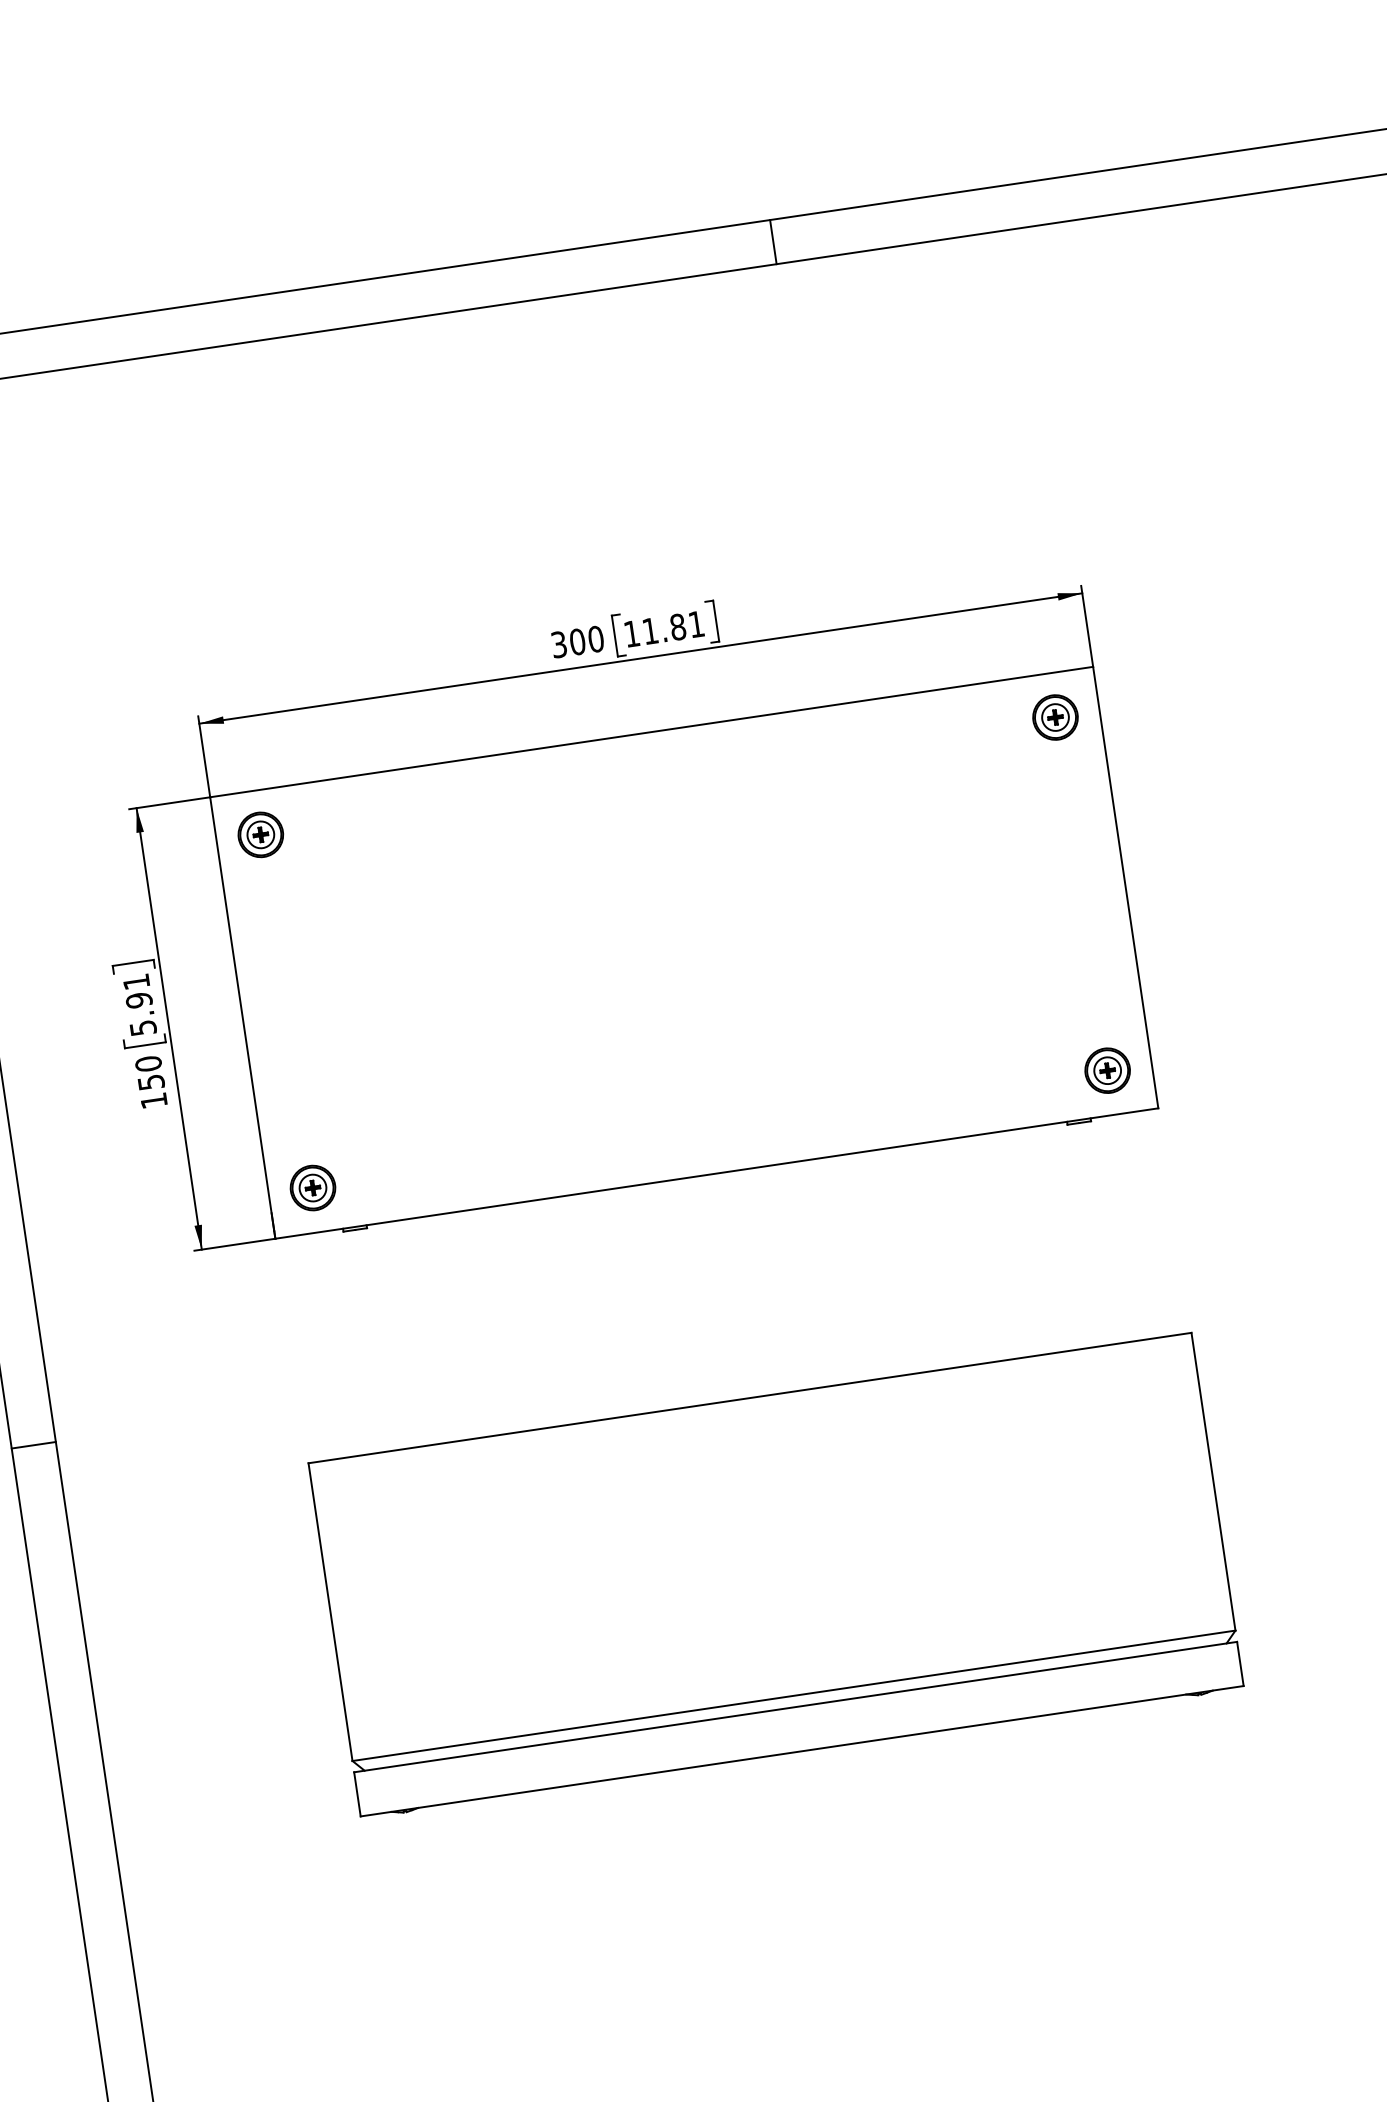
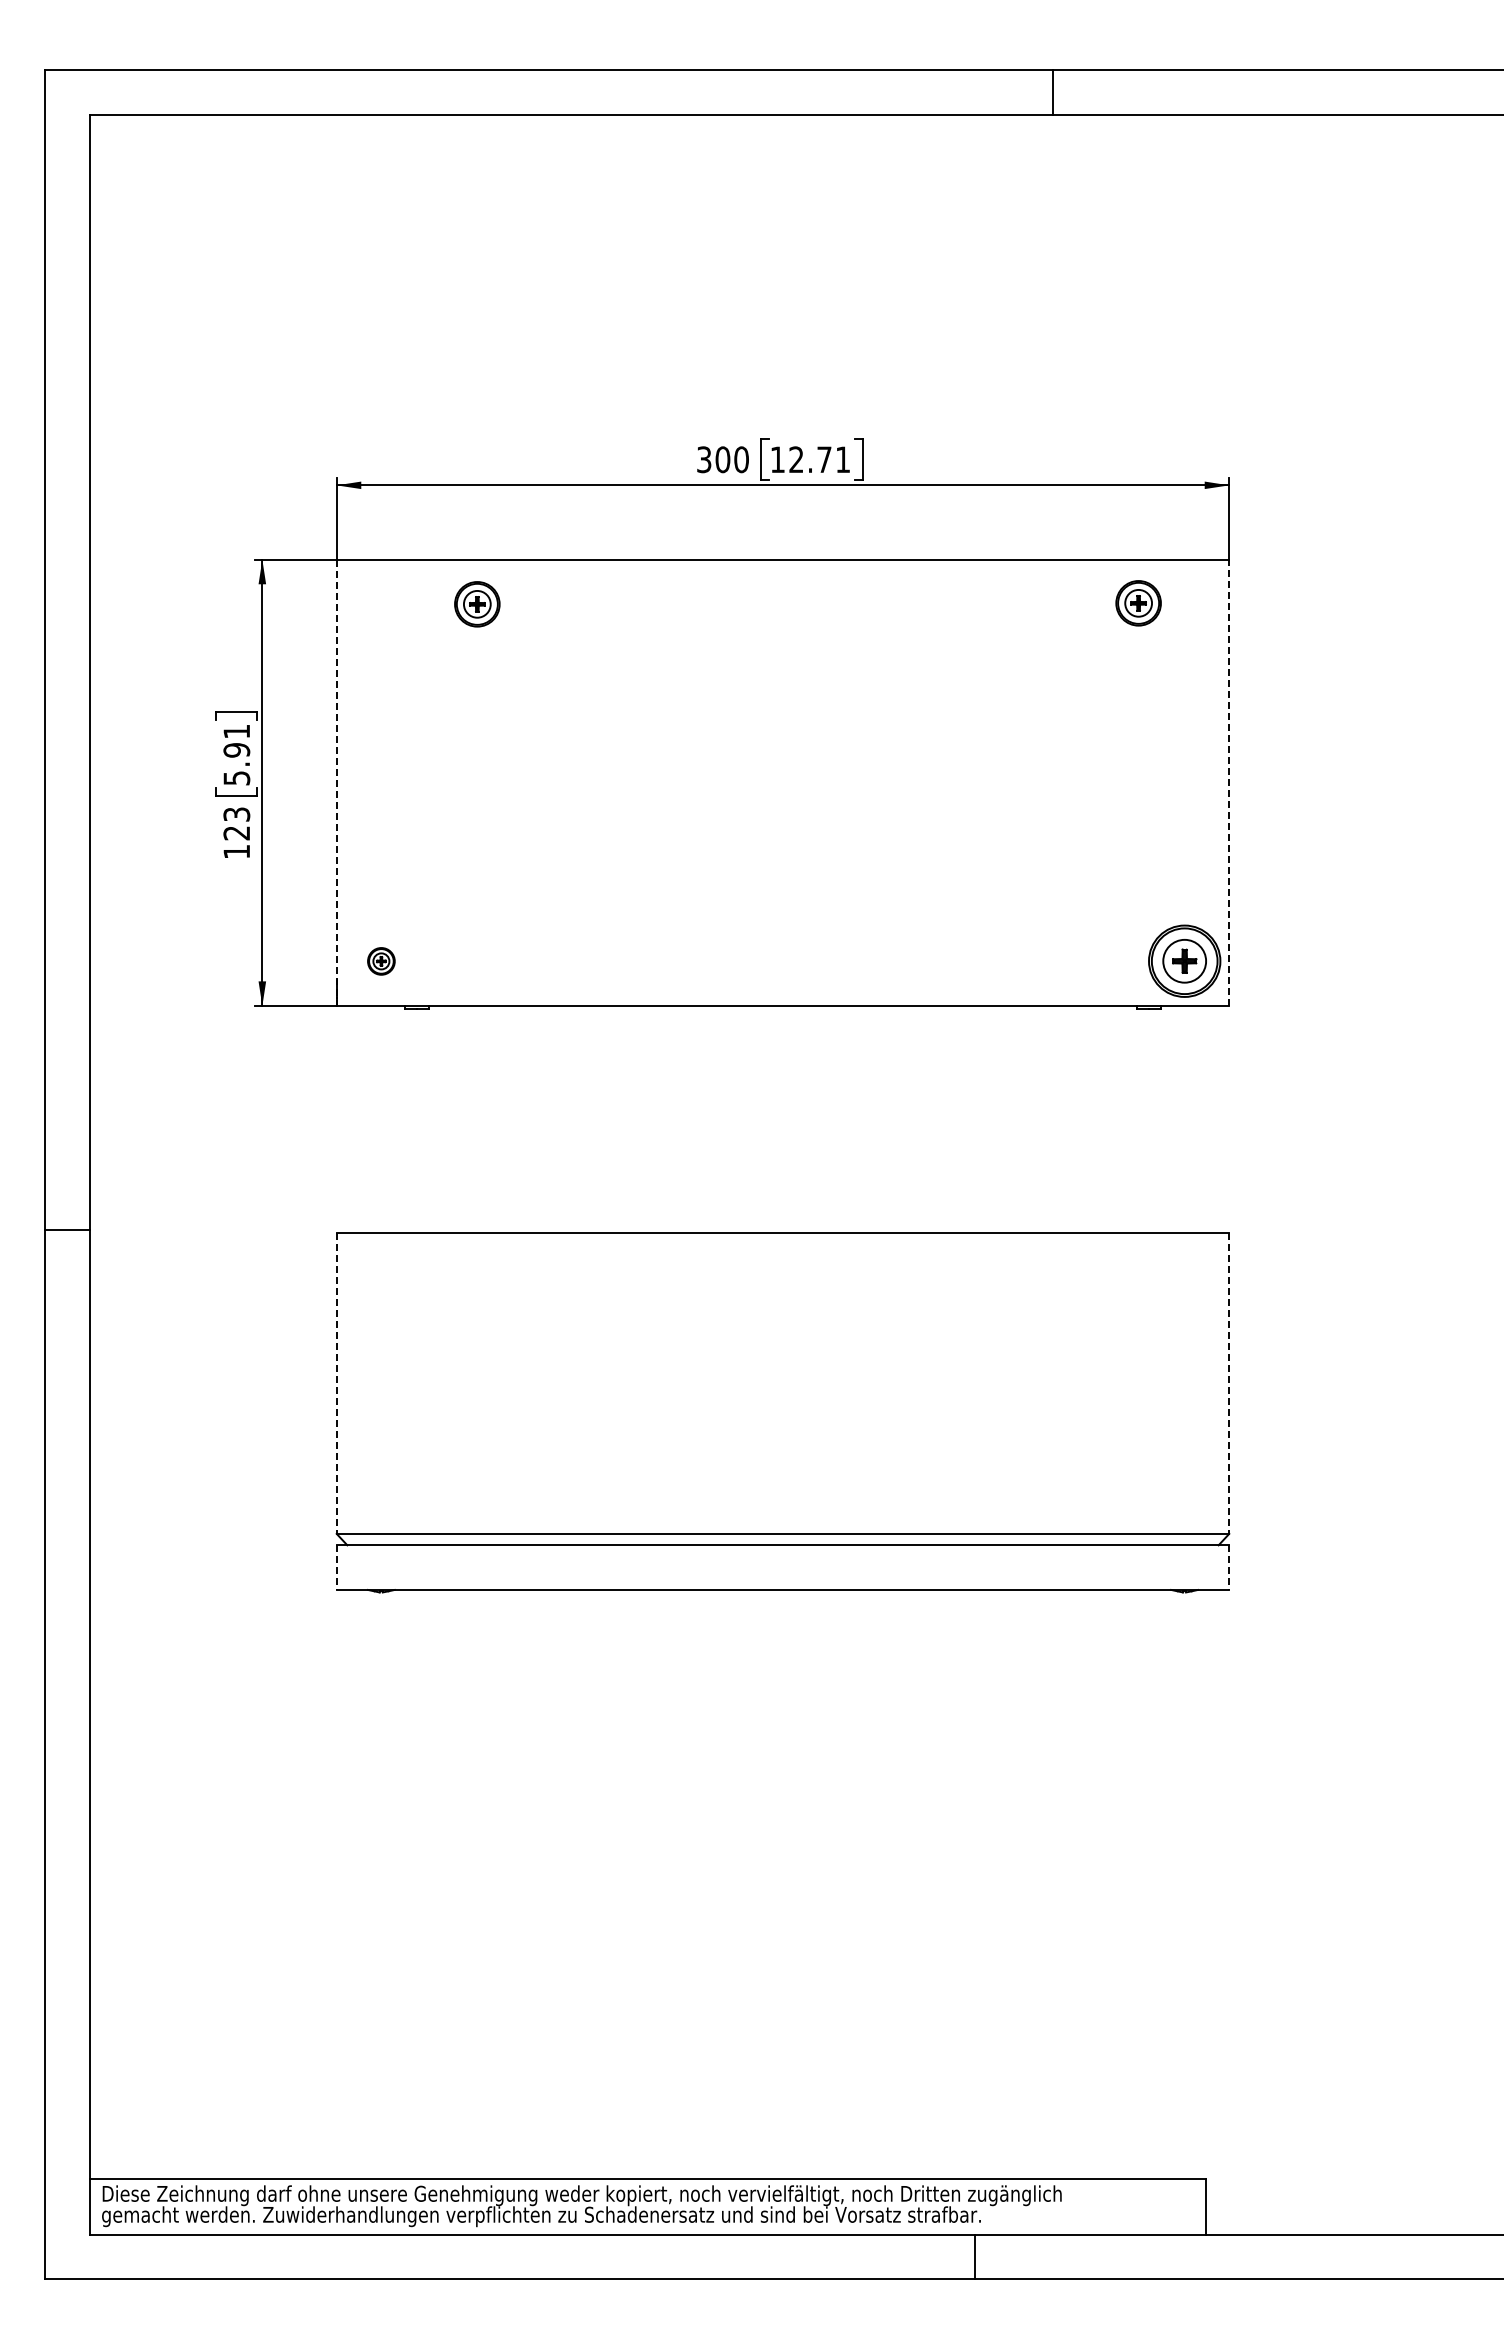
line: (772, 241) -> (1052, 92), moved
text: (664, 628) -> (810, 459), 11.81 -> 12.71
part: (1055, 717) -> (1138, 603), moved
part: (261, 835) -> (477, 604), moved
line: (1125, 887) -> (1229, 782), solid -> dashed
line: (242, 1018) -> (336, 783), solid -> dashed
part: (1107, 1070) -> (1184, 961), size x1.6
text: (149, 1072) -> (236, 823), 150 -> 123
part: (313, 1188) -> (381, 961), size x0.6
line: (33, 1445) -> (67, 1230), moved
line: (1213, 1481) -> (1229, 1383), solid -> dashed
line: (330, 1612) -> (336, 1383), solid -> dashed
line: (1240, 1664) -> (1229, 1568), solid -> dashed
line: (357, 1795) -> (336, 1568), solid -> dashed

